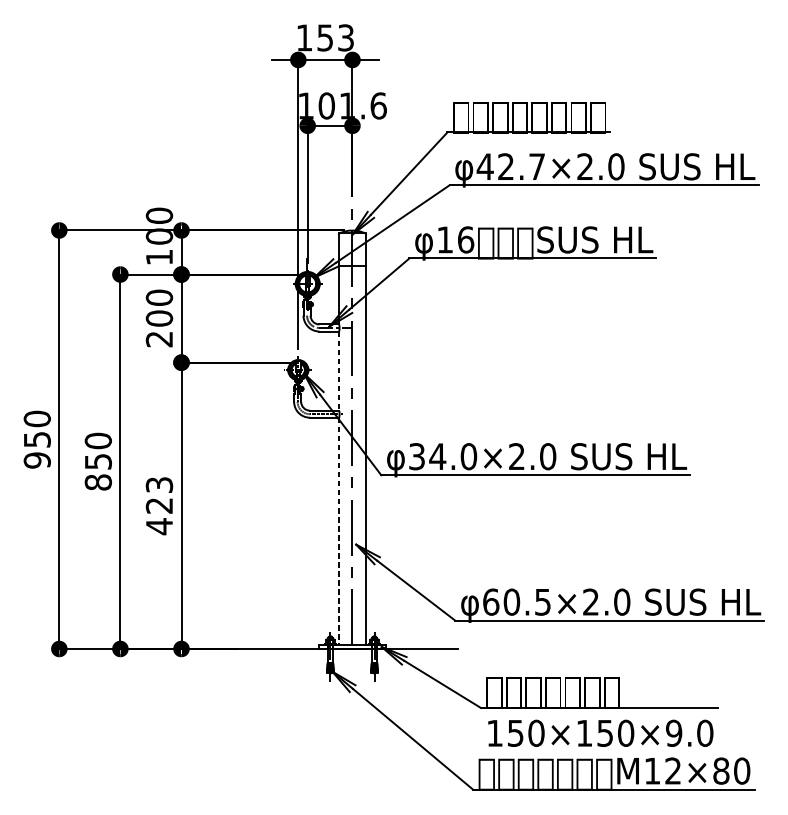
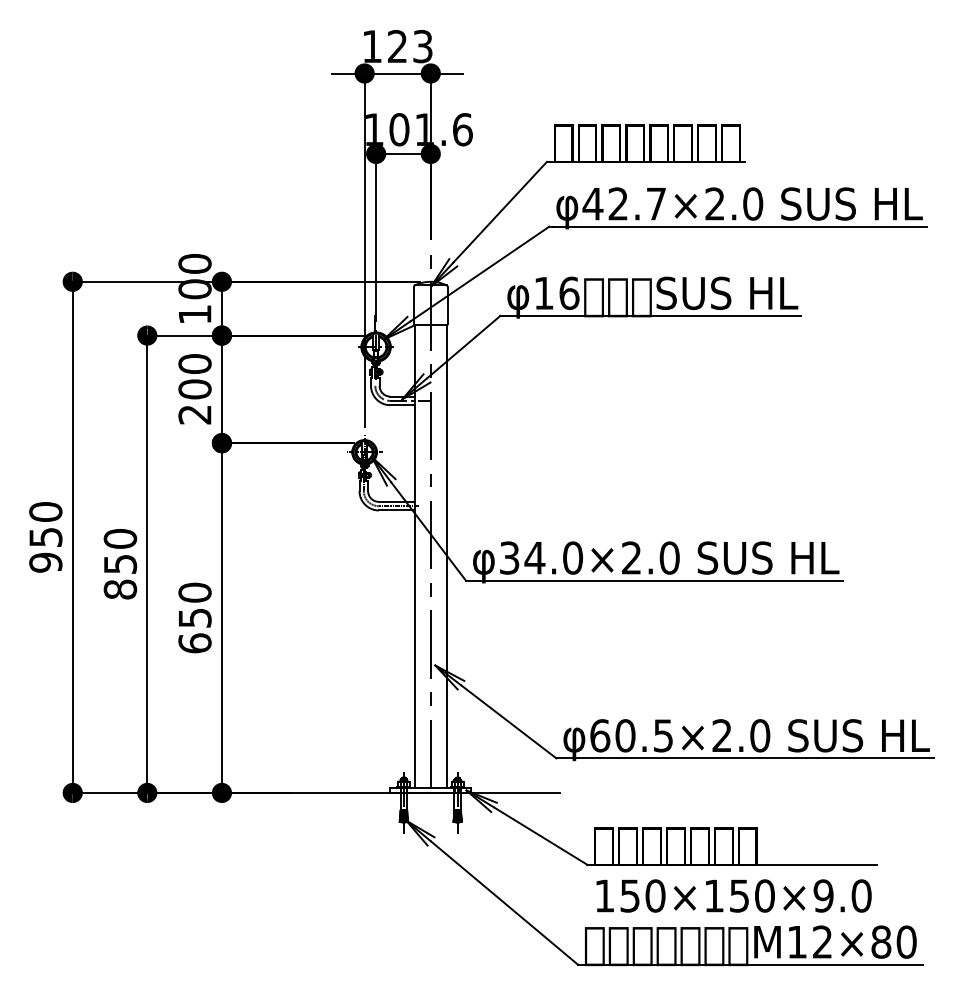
text: (325, 37) -> (397, 46), 153 -> 123
line: (339, 371) -> (414, 454), dashed -> solid
text: (159, 506) -> (194, 618), 423 -> 650
line: (339, 531) -> (414, 649), dashed -> solid

